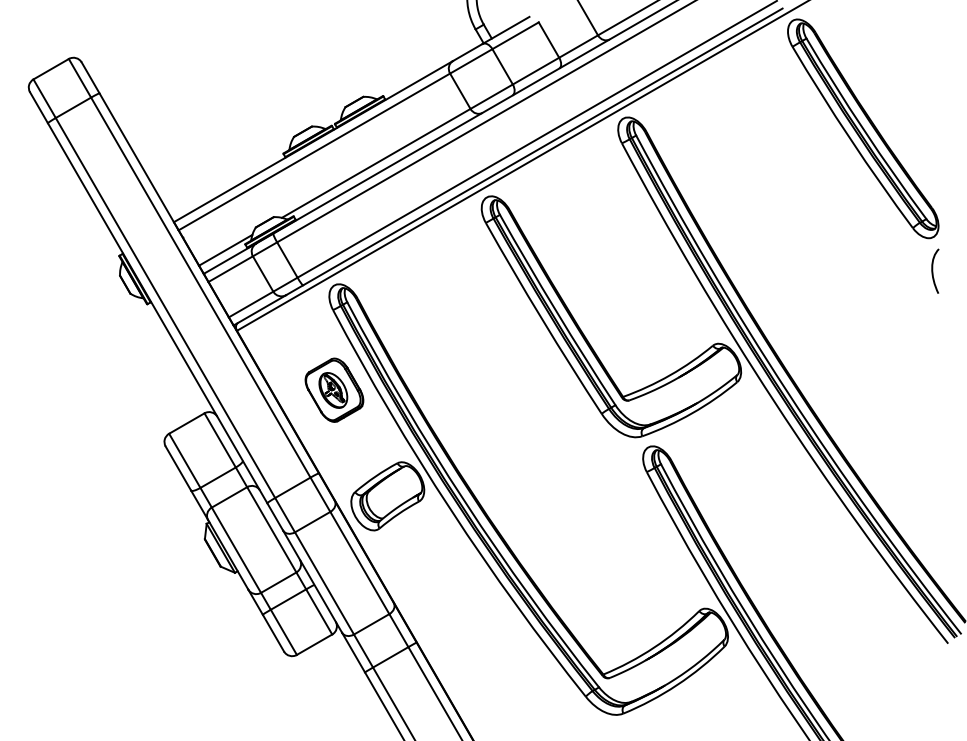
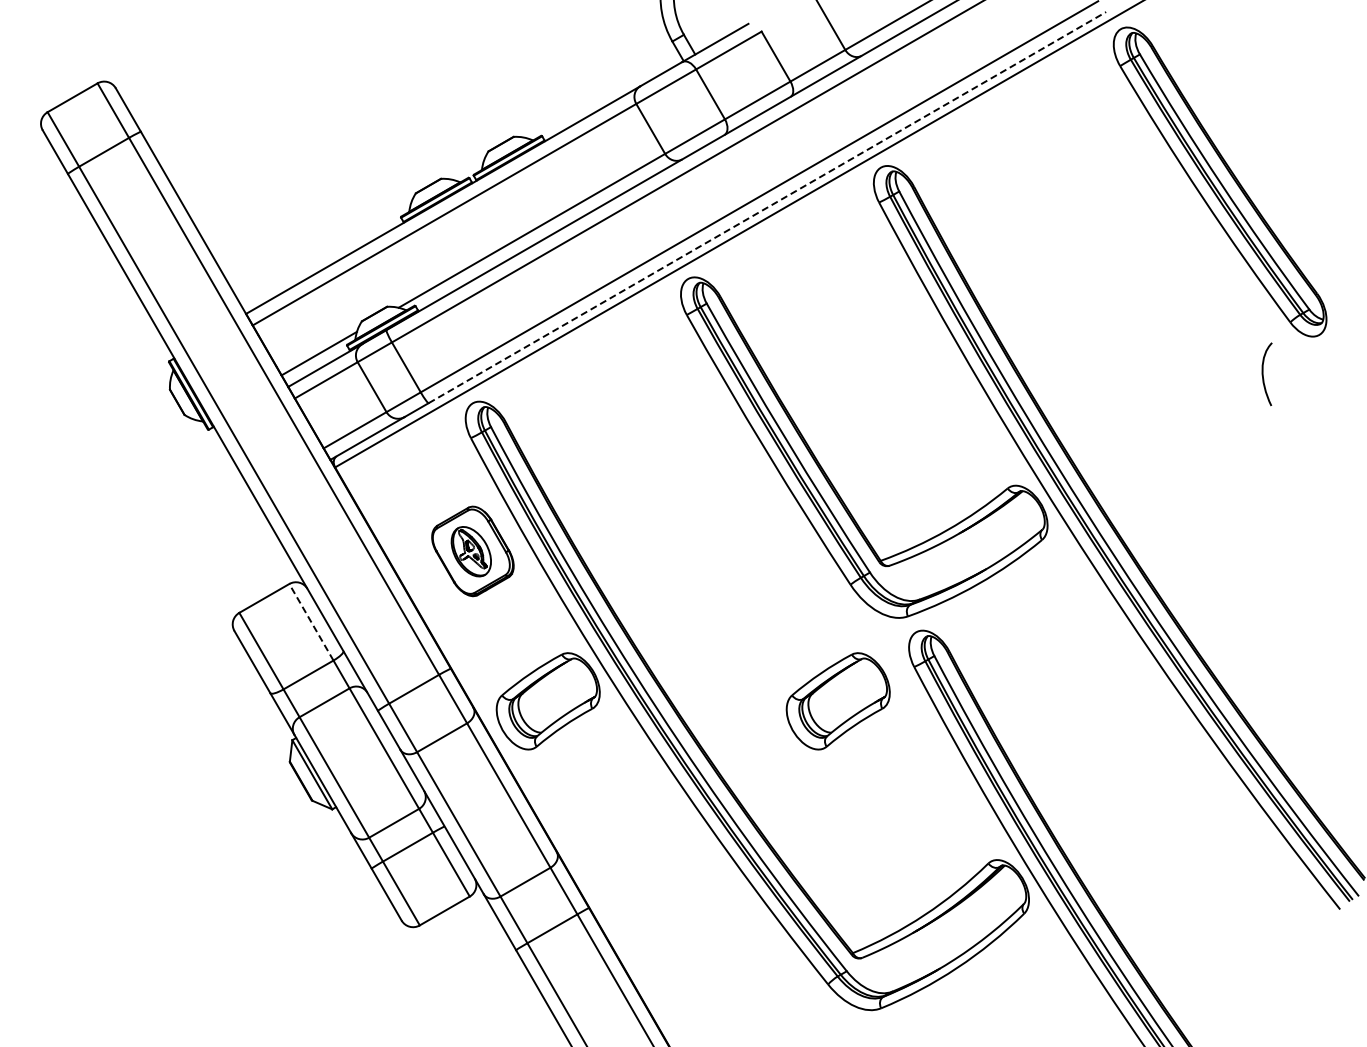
line: (542, 146) -> (767, 207), solid -> dashed
curve: (932, 271) -> (1263, 374), moved
line: (220, 439) -> (311, 621), solid -> dashed
part: (592, 496) -> (837, 701), added

